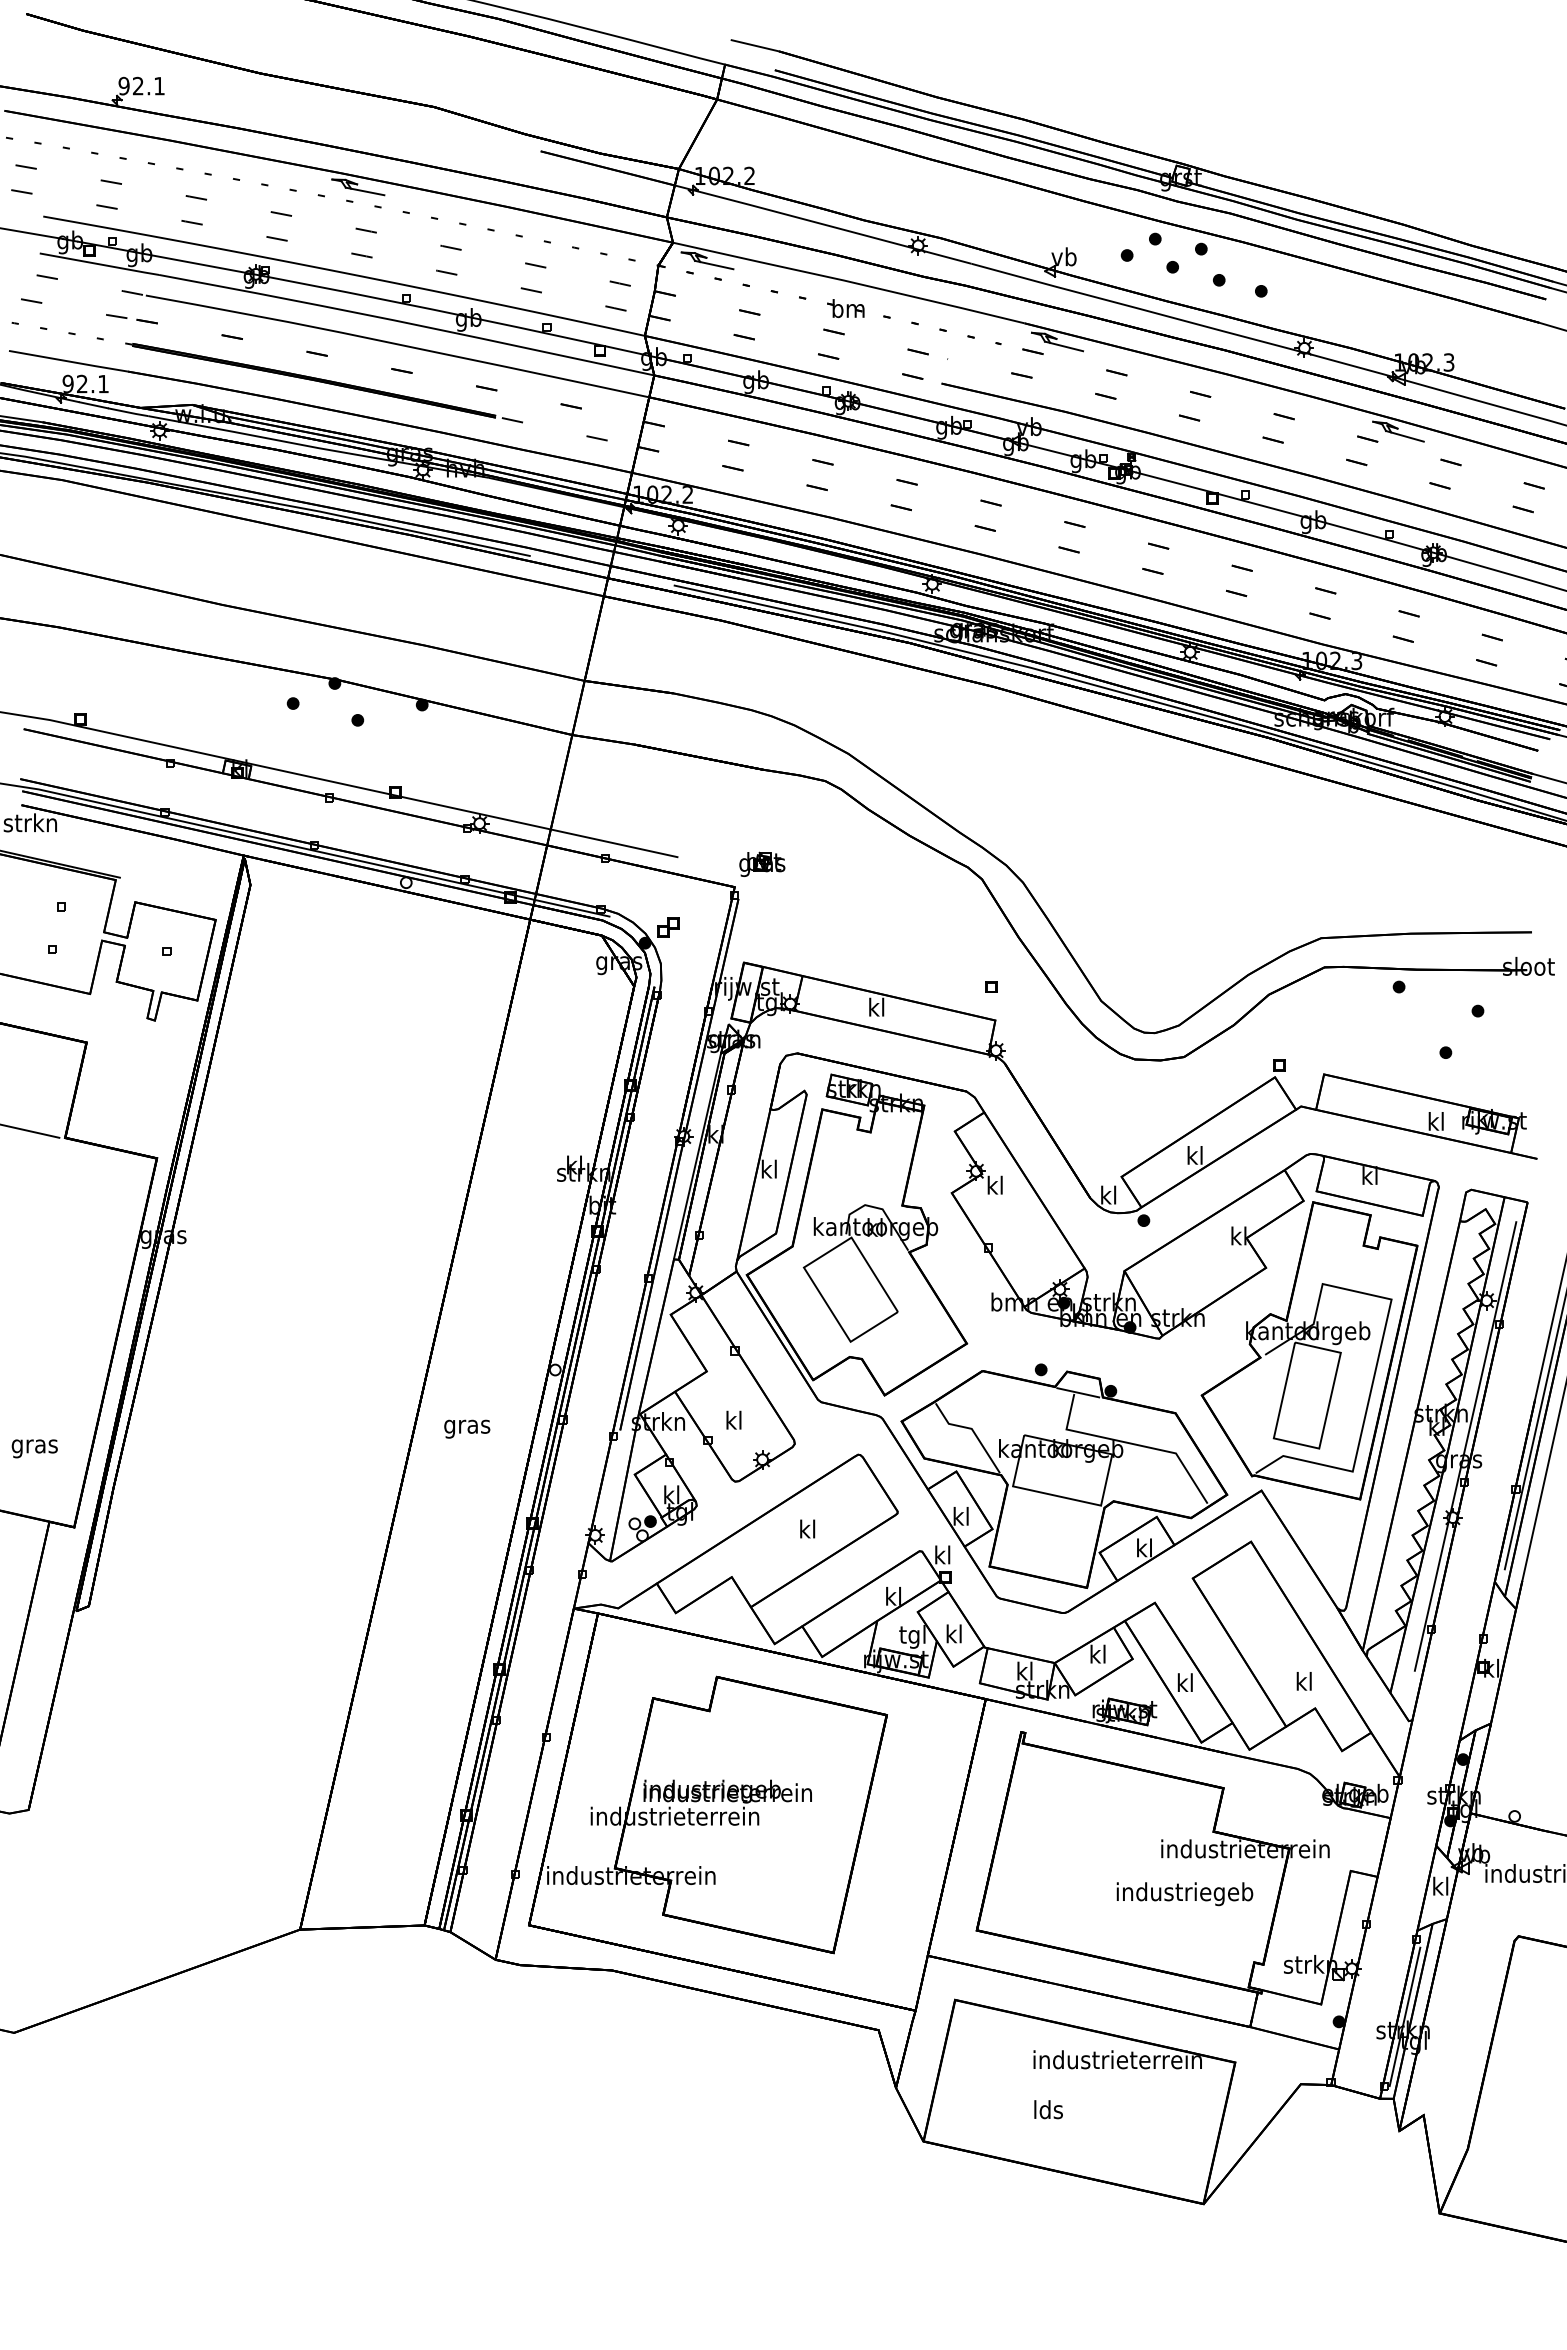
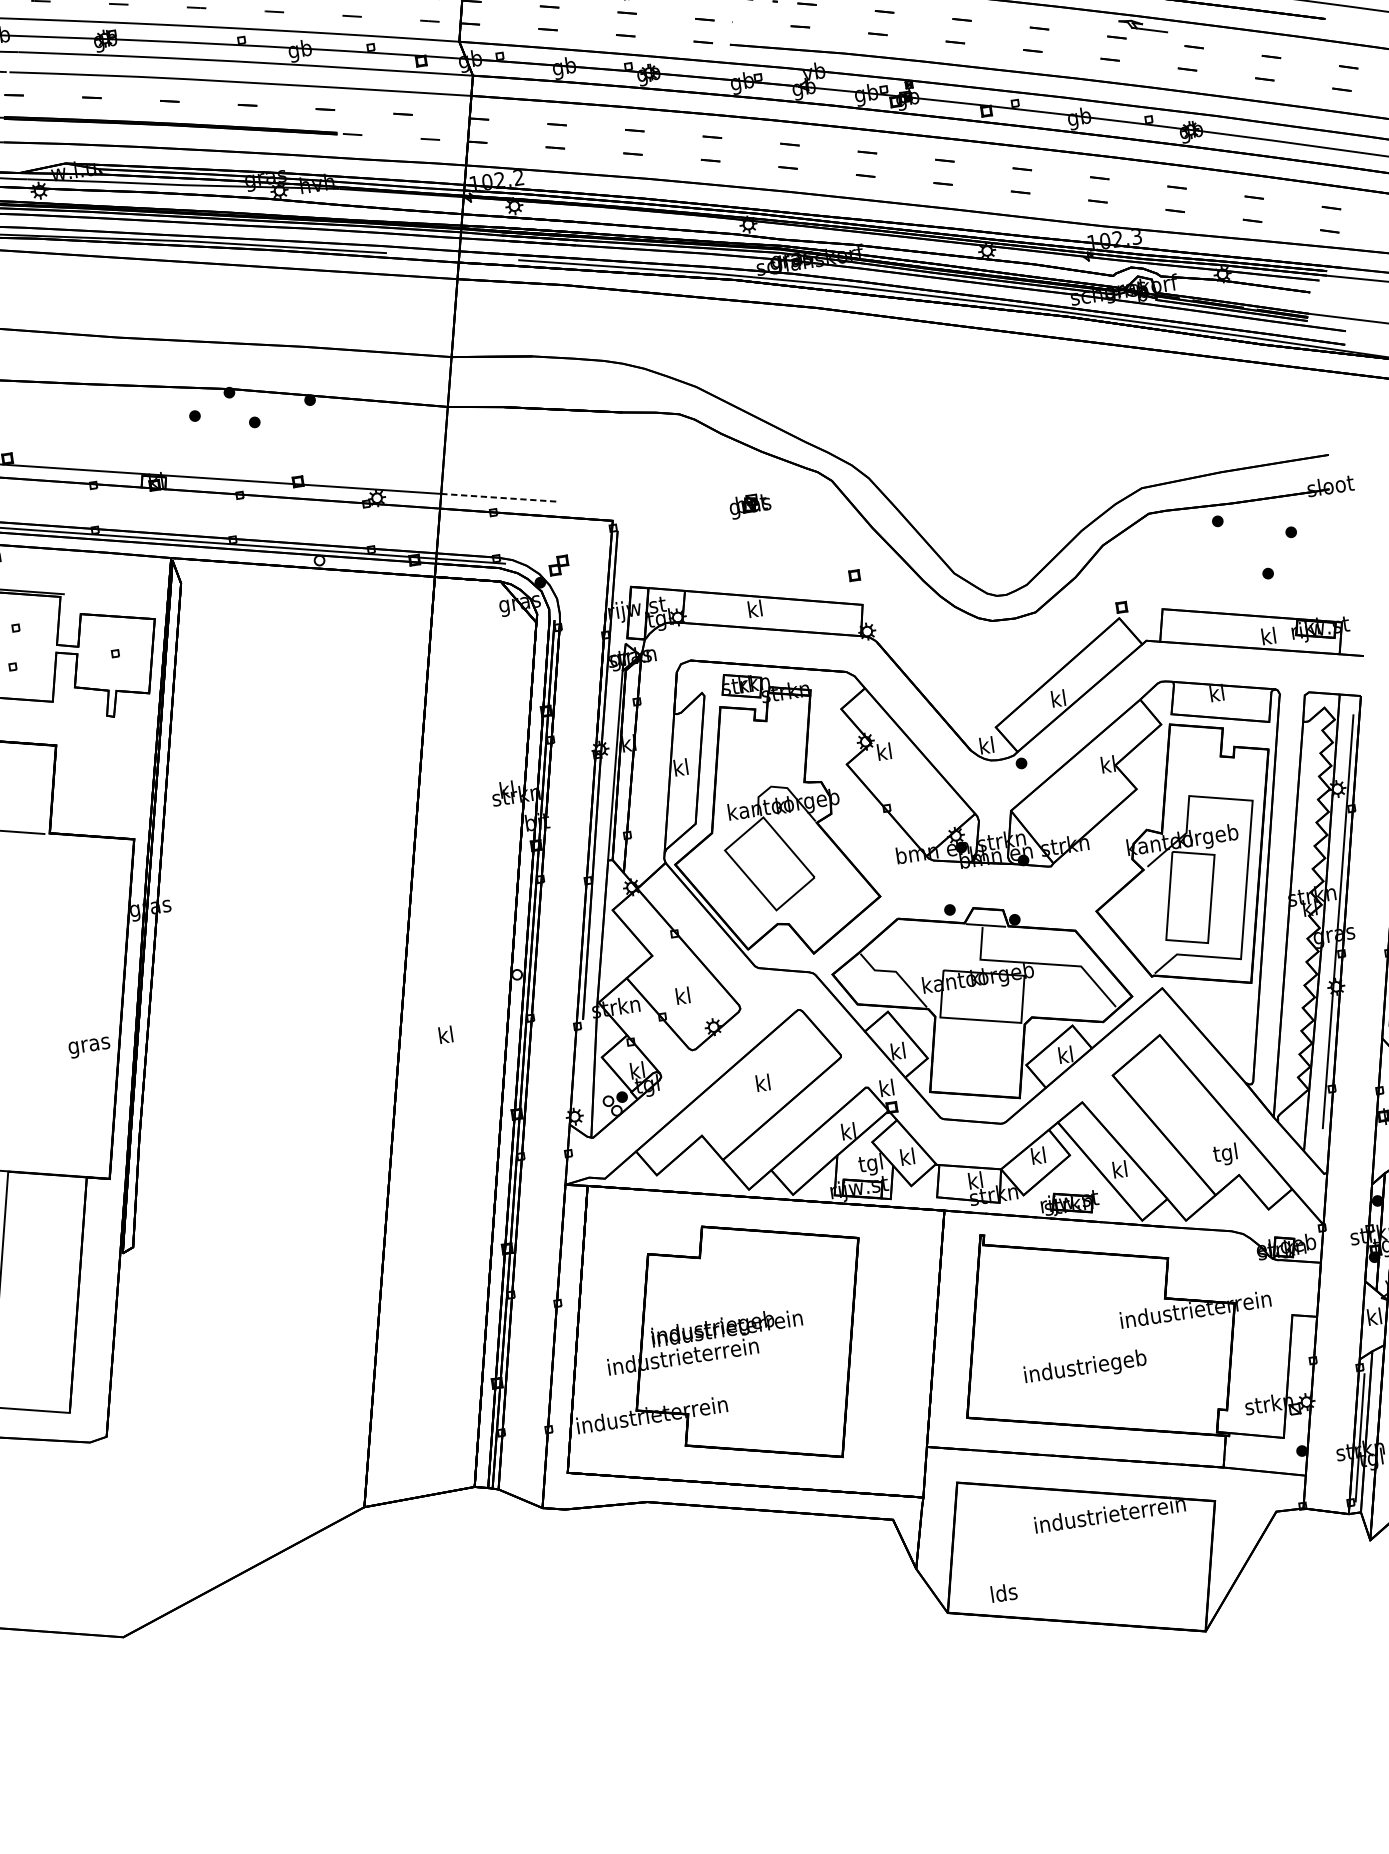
line: (614, 843) -> (499, 497), solid -> dashed
part: (762, 863) -> (750, 505), moved
text: (467, 1426) -> (446, 1036), gras -> kl
text: (34, 1448) -> (89, 1047), moved
text: (1303, 1683) -> (1225, 1154), kl -> tgl
text: (1184, 1894) -> (1085, 1368), moved
text: (1048, 2109) -> (1003, 1592), moved

